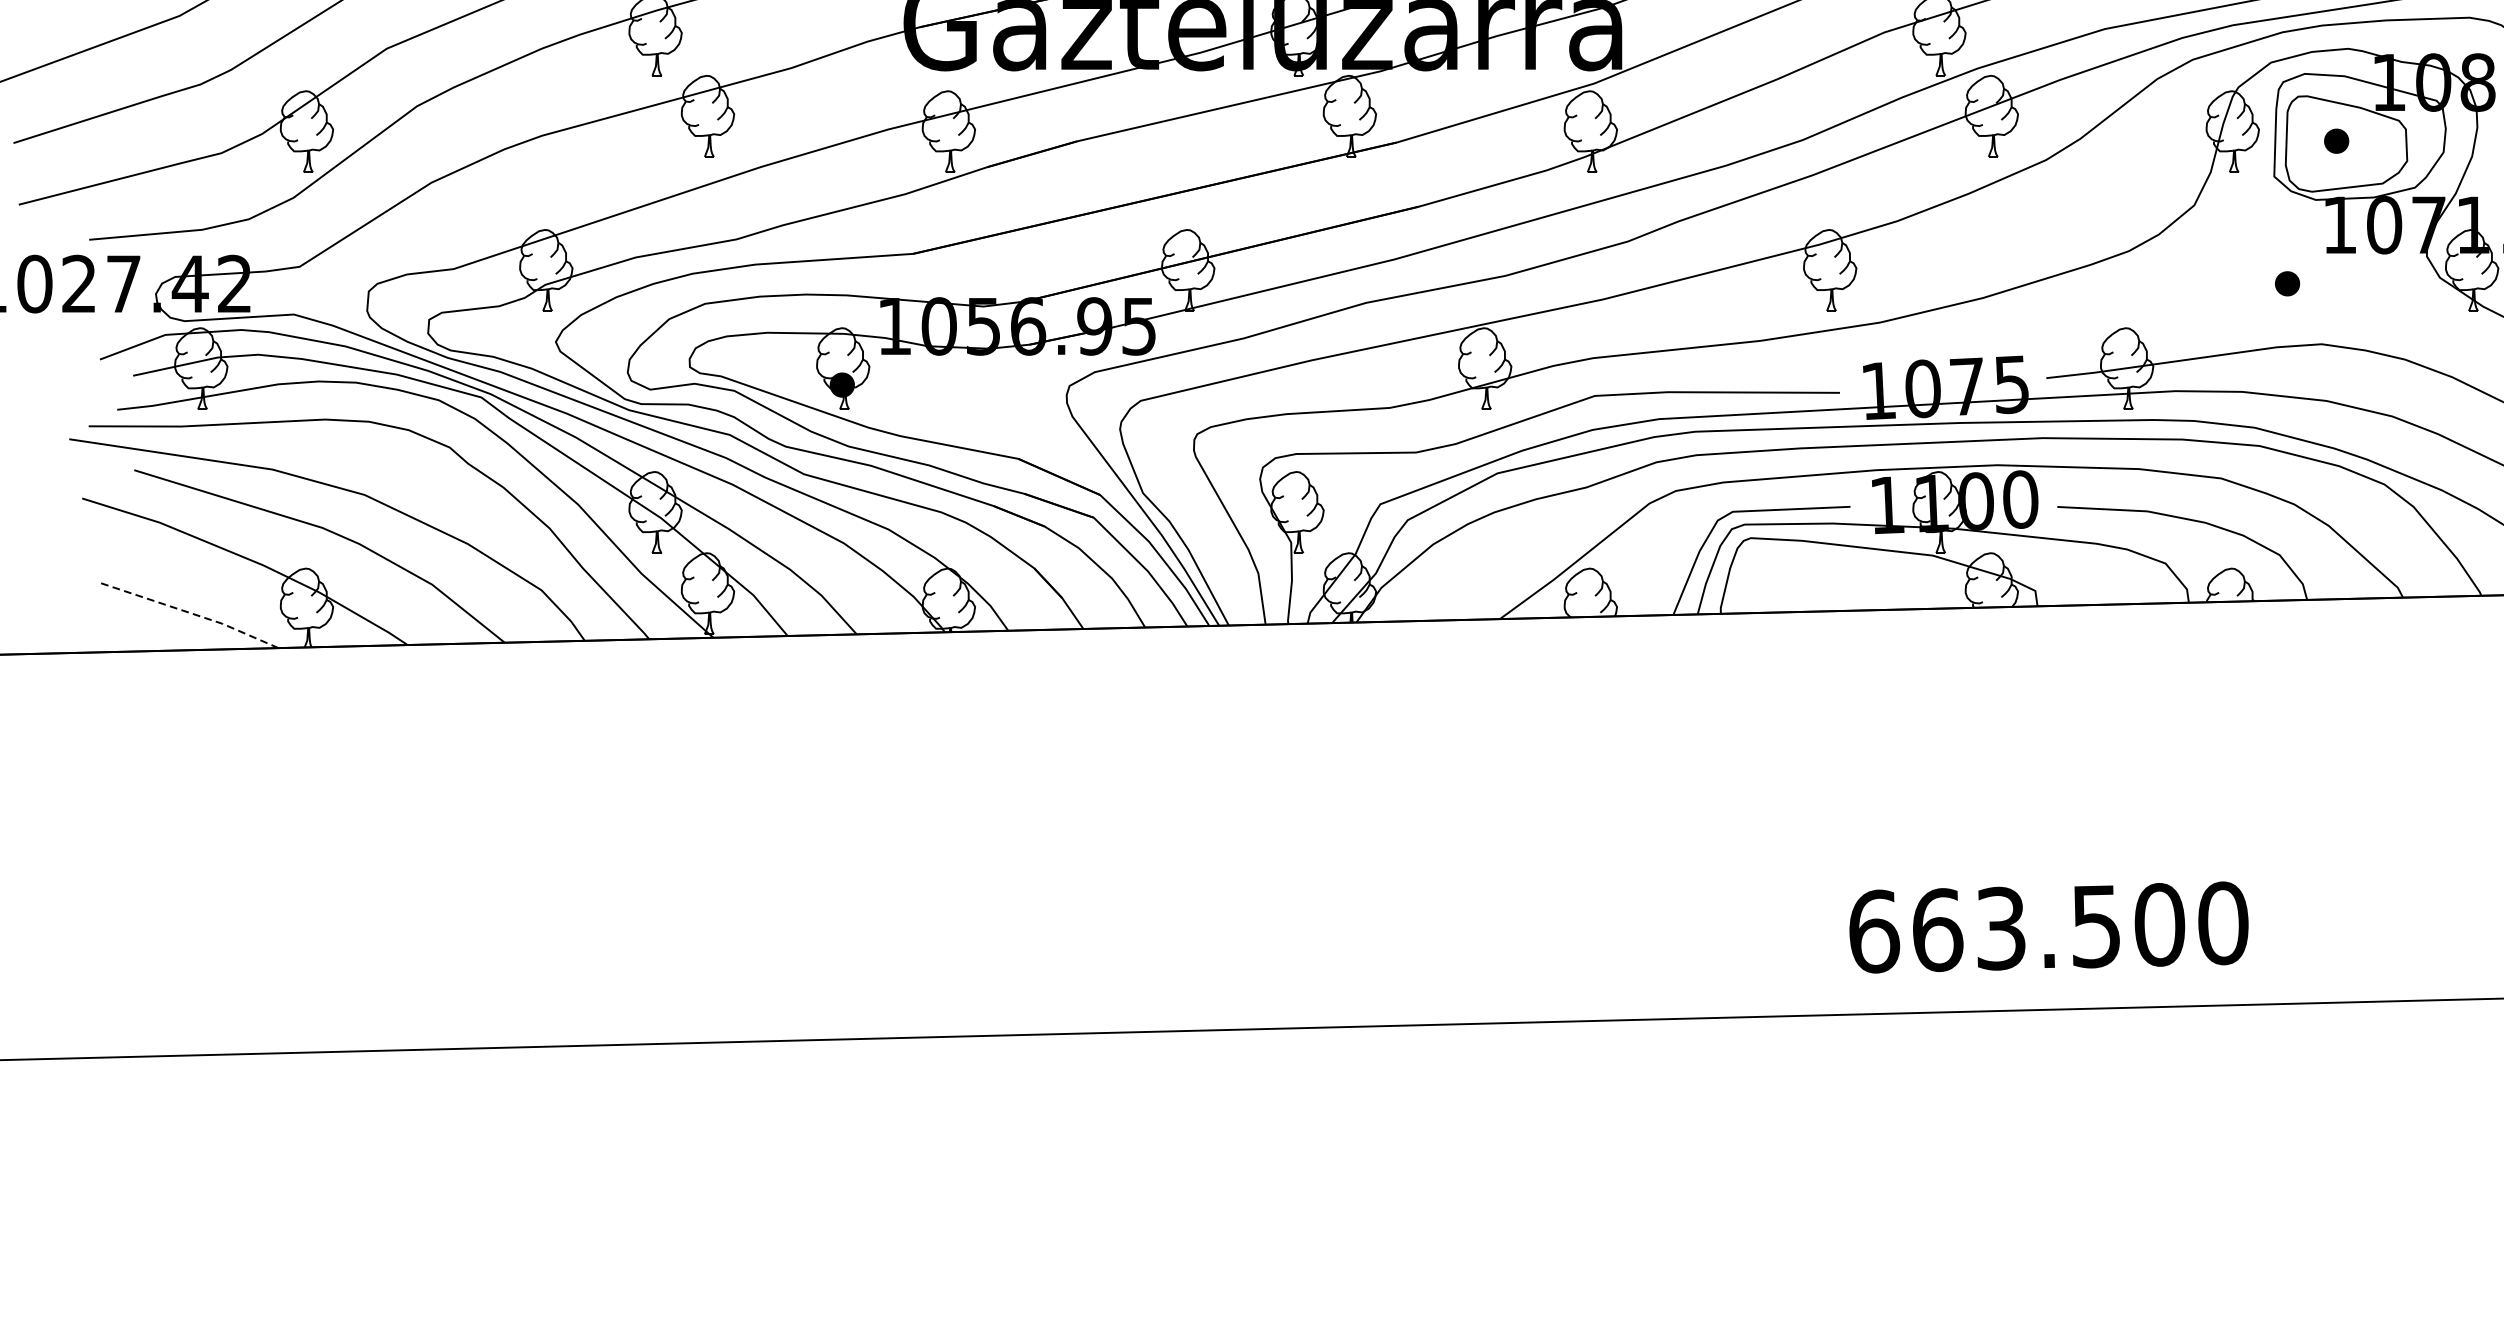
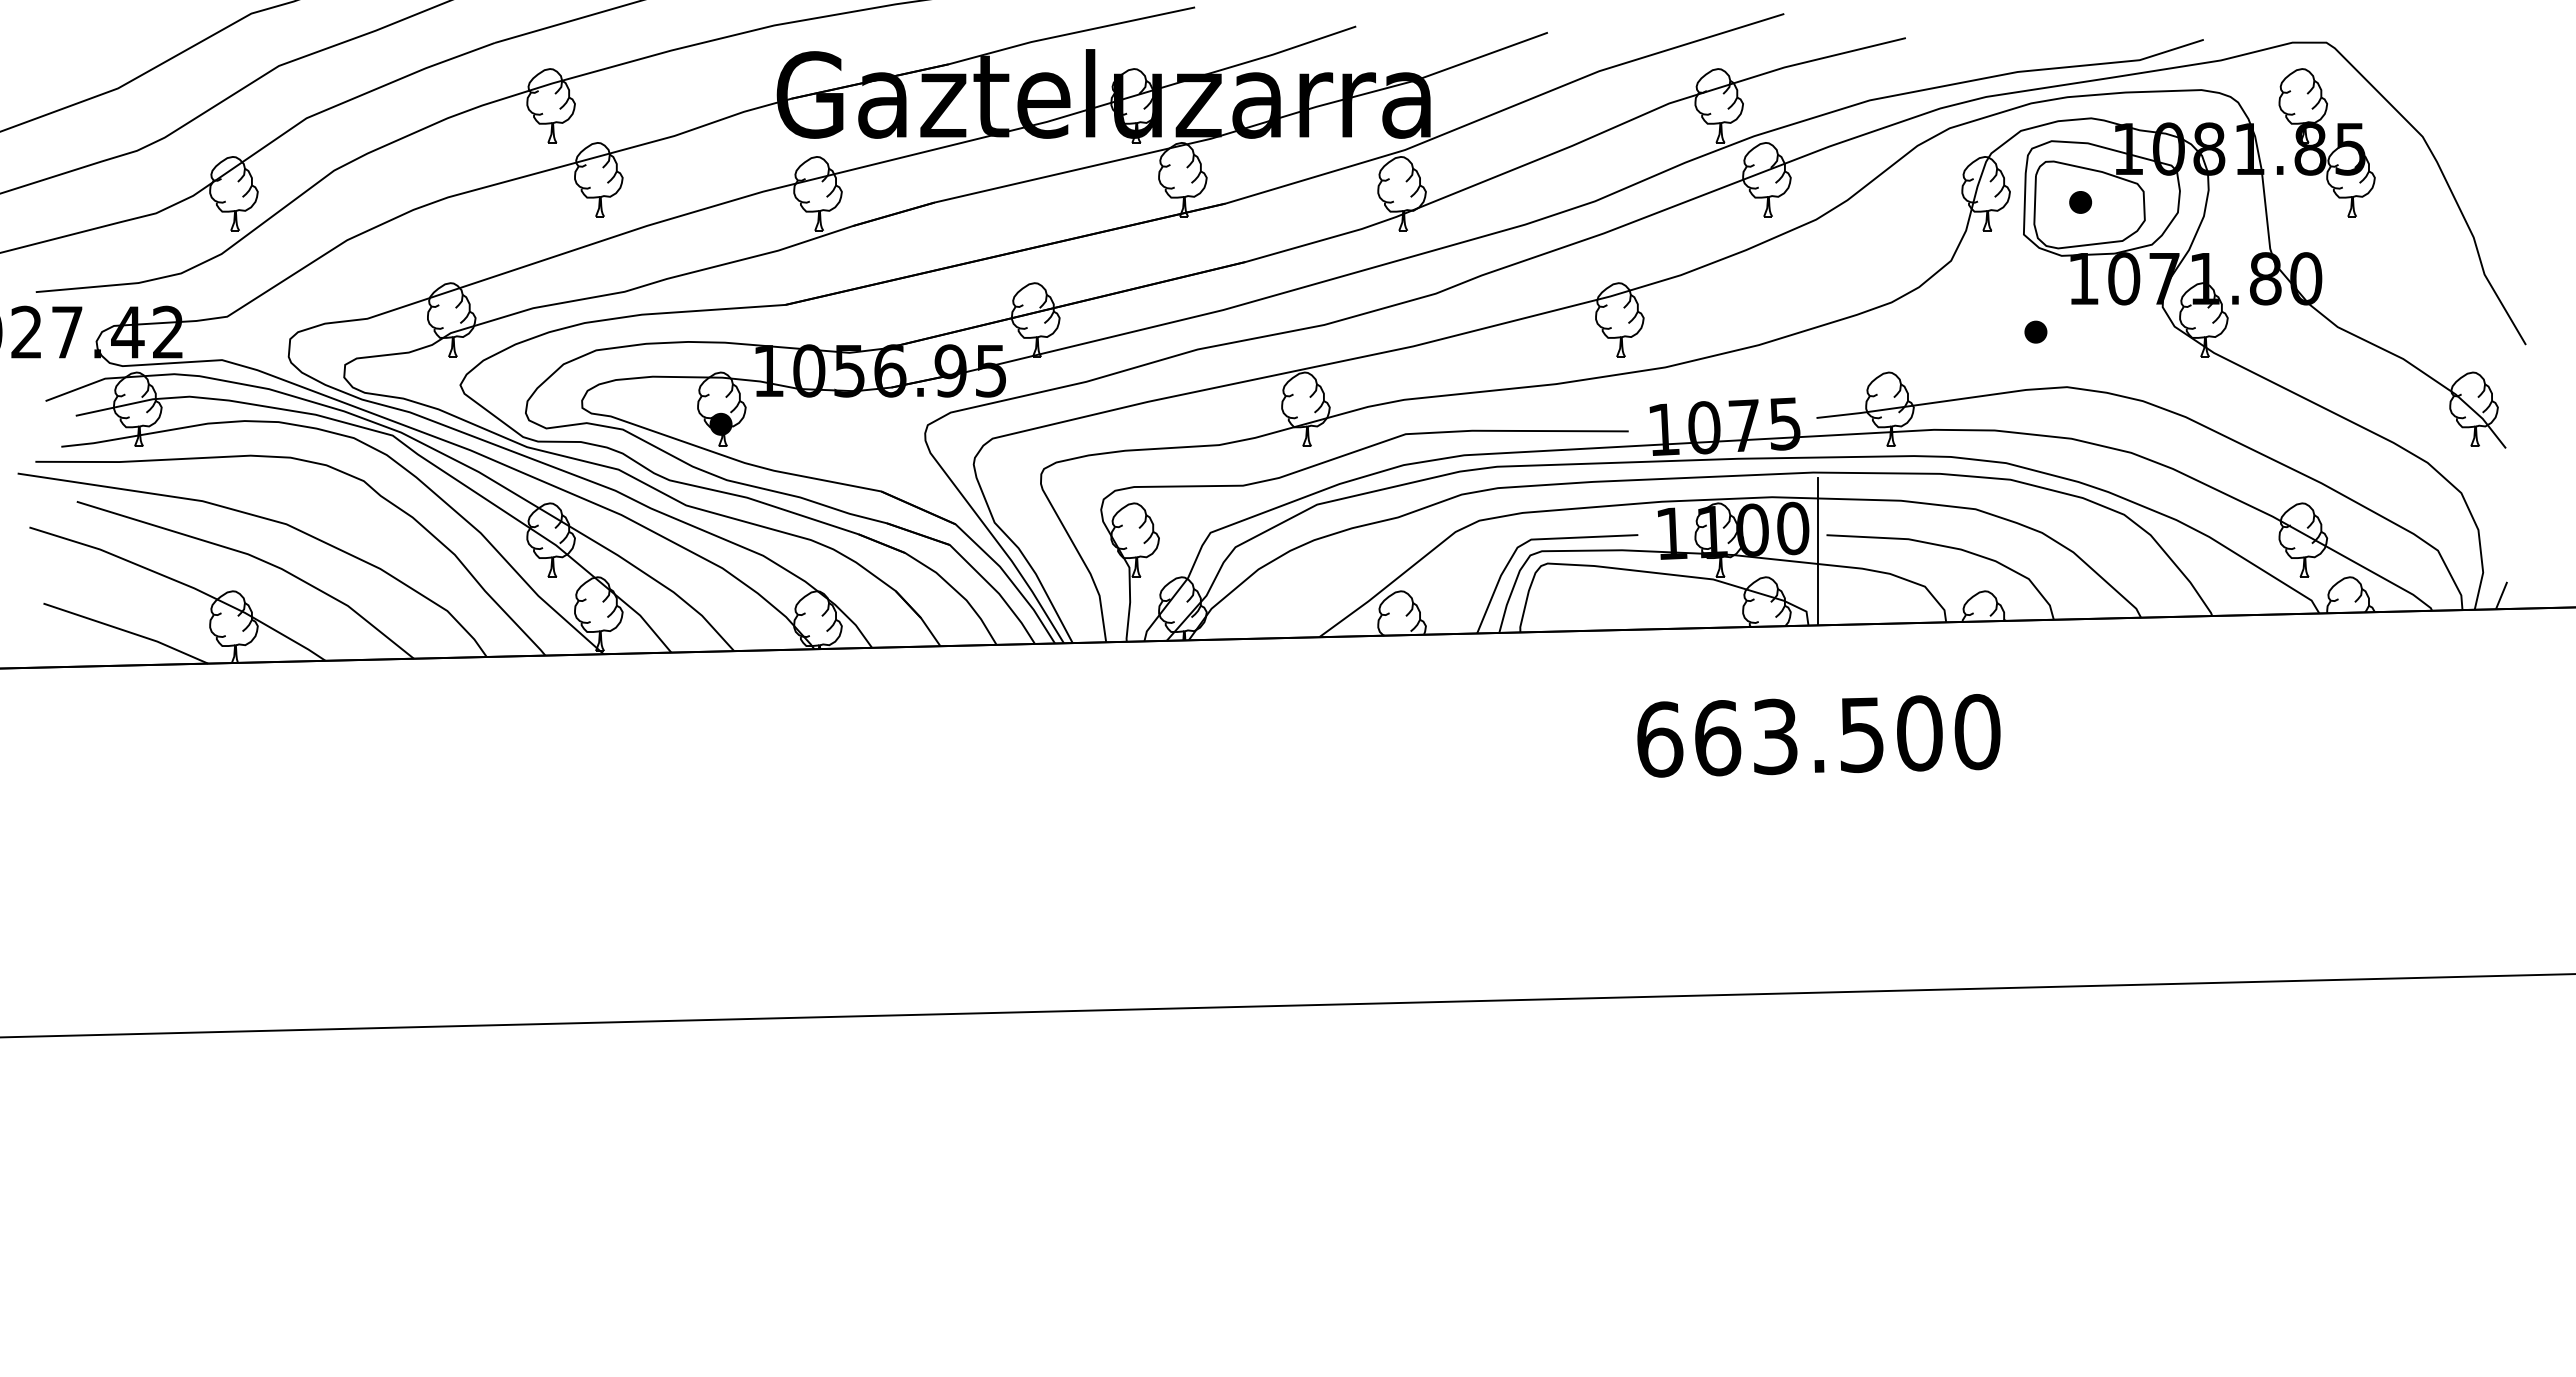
line: (2048, 524) -> (1818, 551), added
line: (188, 612) -> (126, 631), dashed -> solid
text: (2048, 927) -> (1818, 735), moved

